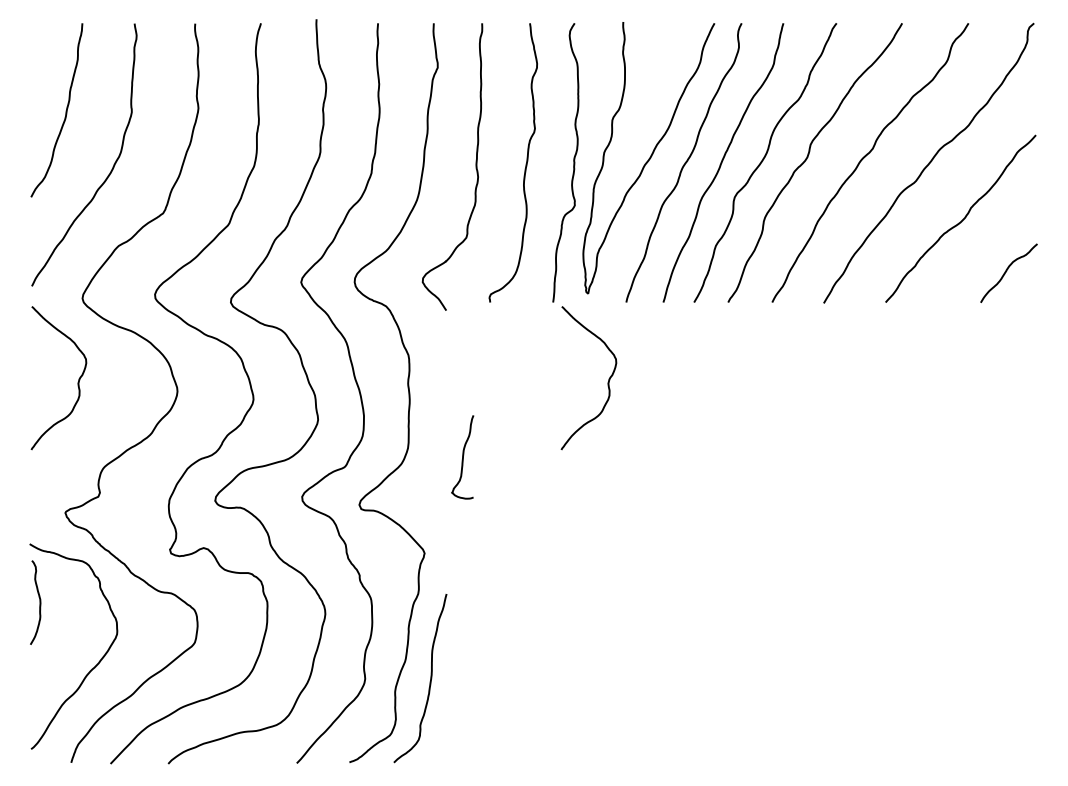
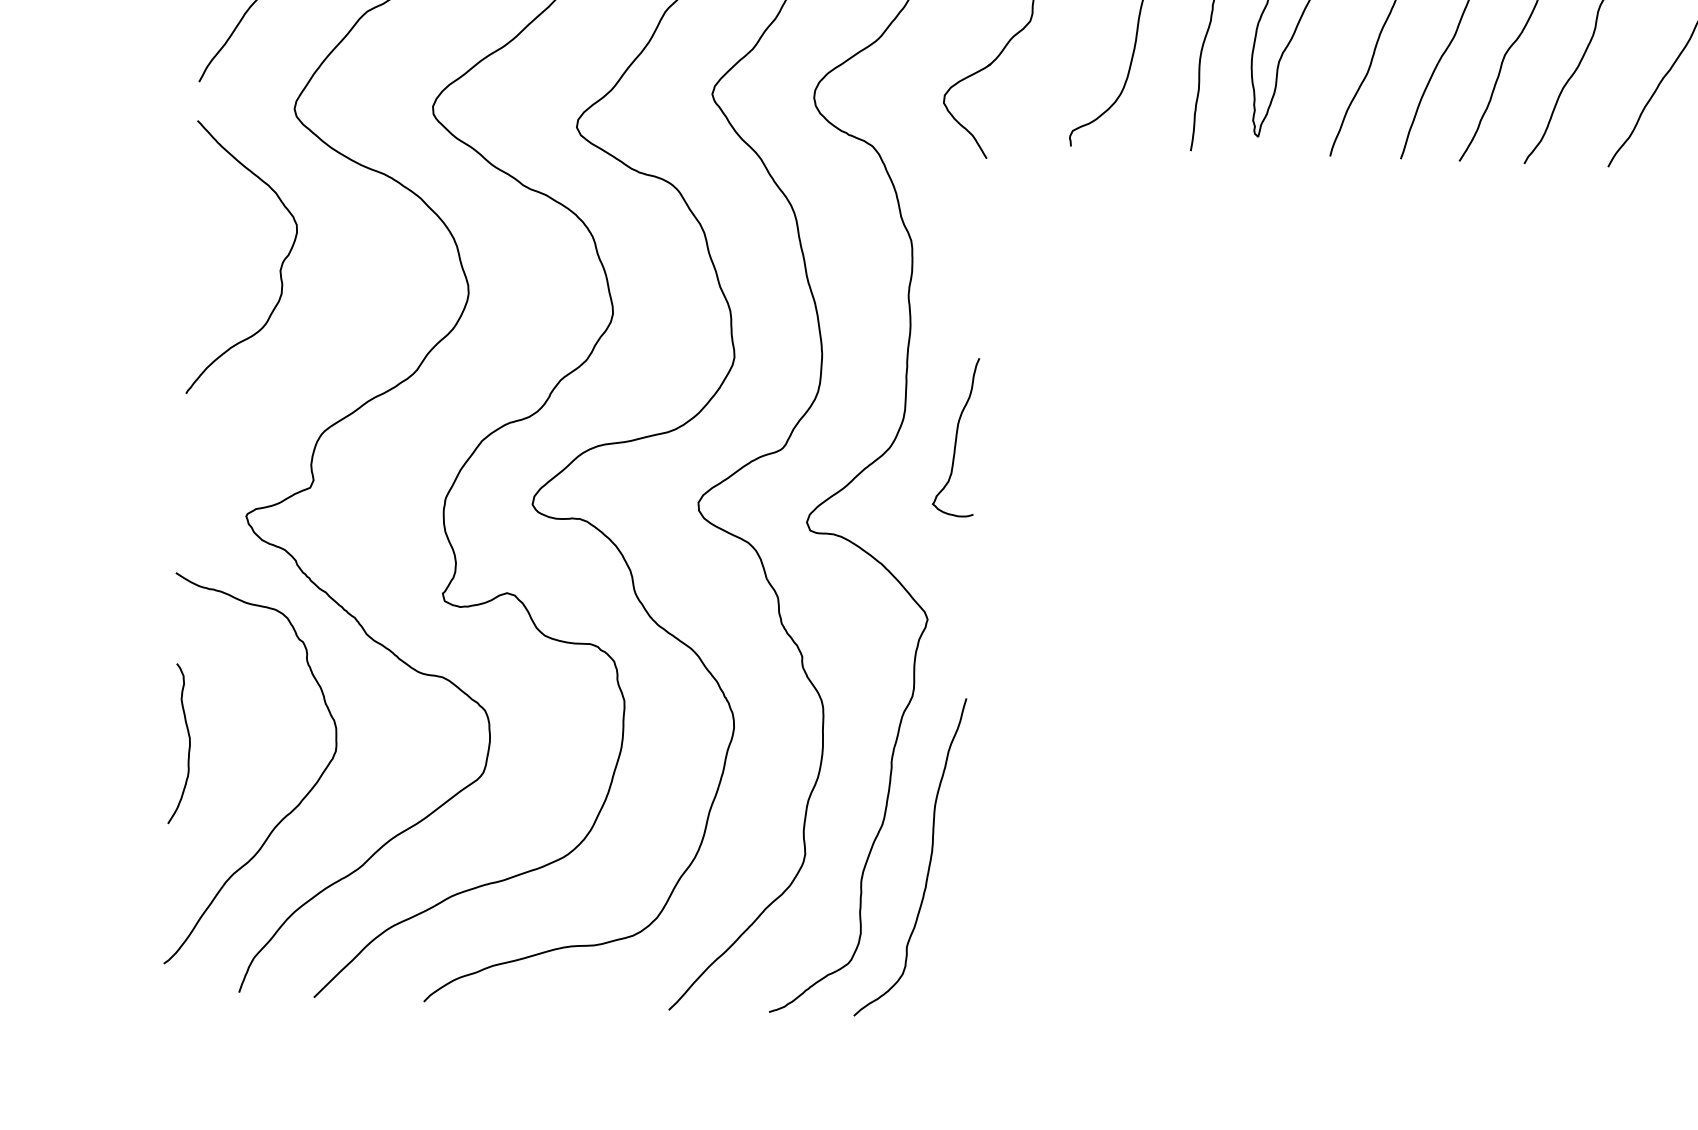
curve: (607, 382) -> (1288, 307), removed
curve: (462, 457) -> (955, 437), moved
curve: (39, 602) -> (188, 743), moved

